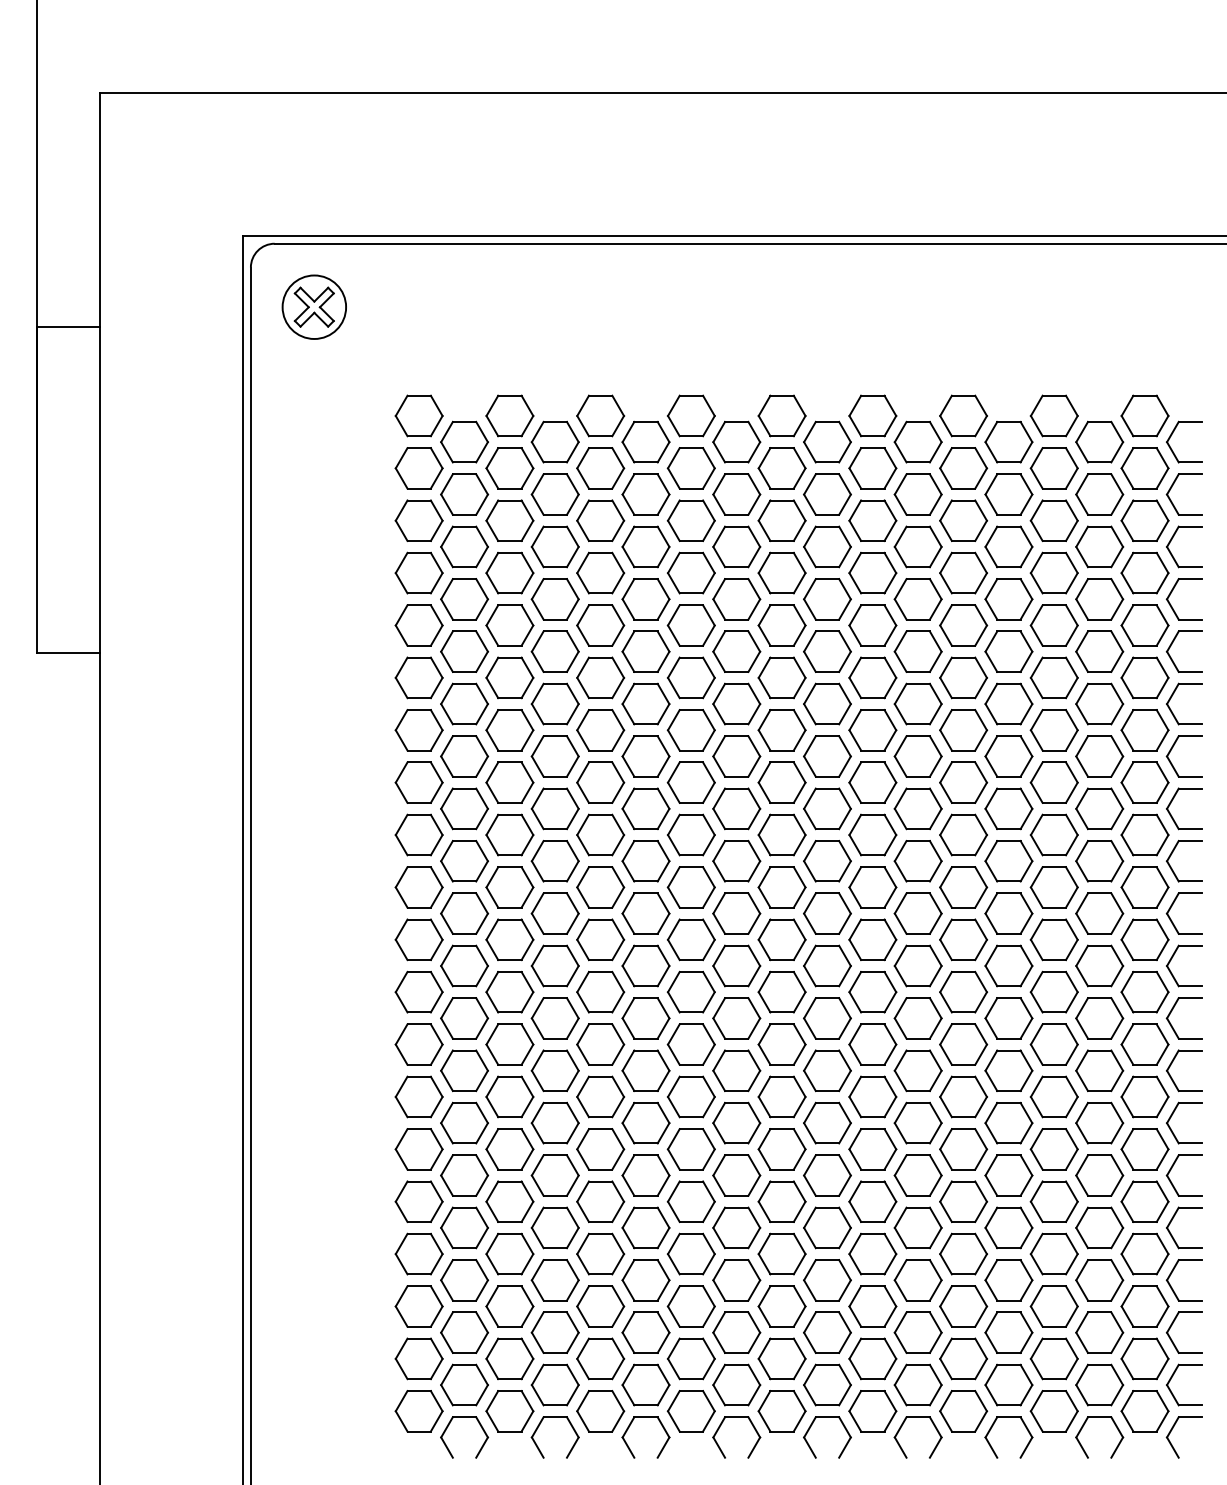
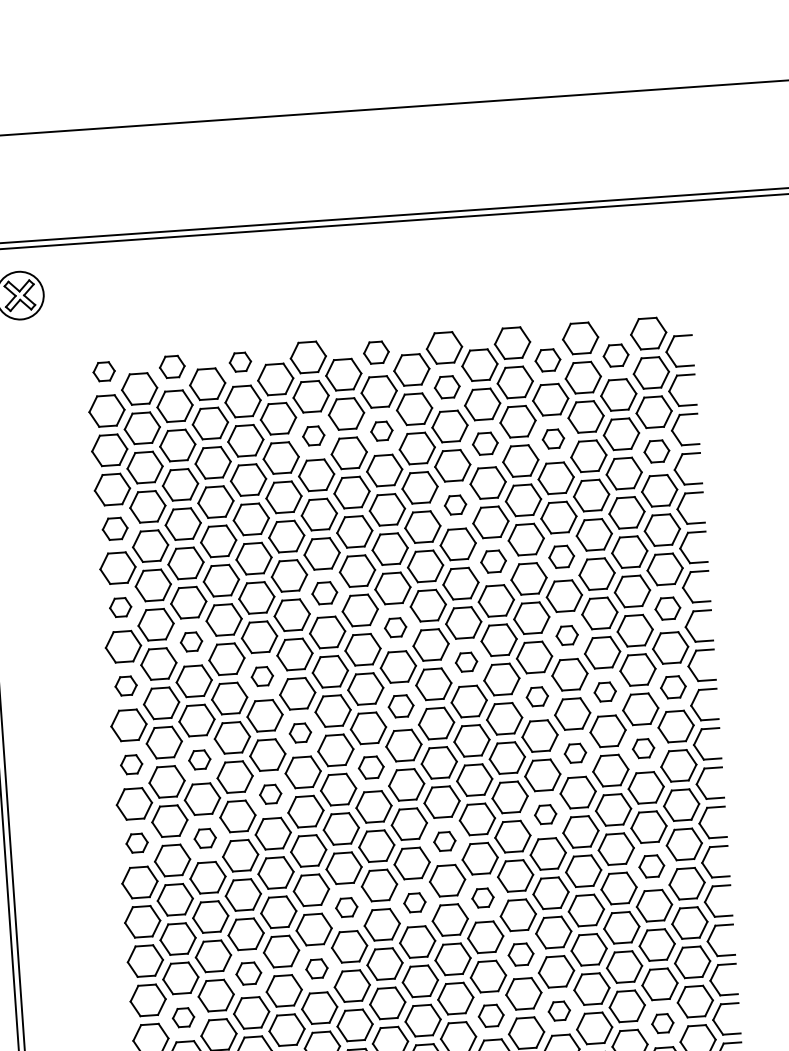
part: (418, 415) -> (103, 371), size x0.6
part: (509, 415) -> (171, 366), size x0.7
part: (600, 415) -> (240, 361), size x0.6
part: (781, 415) -> (375, 352), size x0.7
part: (1008, 441) -> (547, 359), size x0.7
part: (1099, 441) -> (615, 355), size x0.7
part: (872, 468) -> (447, 387), size x0.7
part: (690, 520) -> (313, 435), size x0.6
part: (781, 520) -> (381, 431), size x0.6
part: (917, 546) -> (484, 443), size x0.7
part: (1008, 546) -> (553, 438), size x0.6
part: (1144, 572) -> (656, 451), size x0.7
part: (418, 625) -> (114, 528), size x0.7
part: (872, 625) -> (455, 505), size x0.6
part: (917, 703) -> (493, 561), size x0.7
part: (1008, 703) -> (561, 556), size x0.7
part: (418, 730) -> (120, 607), size x0.6
part: (690, 730) -> (324, 593), size x0.7
part: (509, 782) -> (191, 641), size x0.6
part: (781, 782) -> (395, 627), size x0.6
part: (1144, 782) -> (667, 608), size x0.7
part: (1008, 808) -> (566, 635), size x0.6
part: (418, 834) -> (125, 685), size x0.6
part: (600, 834) -> (262, 676), size x0.6
part: (872, 834) -> (466, 661), size x0.6
part: (781, 887) -> (400, 706), size x0.7
part: (963, 887) -> (537, 696), size x0.6
part: (1053, 887) -> (604, 692), size x0.6
part: (1144, 887) -> (672, 687), size x0.7
part: (645, 913) -> (300, 733), size x0.6
part: (418, 939) -> (131, 764), size x0.6
part: (509, 939) -> (199, 759), size x0.6
part: (736, 965) -> (371, 767), size x0.7
part: (1008, 965) -> (575, 752), size x0.6
part: (1099, 965) -> (643, 748), size x0.6
part: (600, 991) -> (270, 793), size x0.6
part: (418, 1044) -> (136, 843), size x0.6
part: (509, 1044) -> (204, 838), size x0.6
part: (963, 1044) -> (545, 814), size x0.6
part: (827, 1070) -> (444, 841), size x0.6
part: (1099, 1122) -> (651, 865), size x0.7
part: (690, 1149) -> (346, 907), size x0.6
part: (781, 1149) -> (414, 902), size x0.6
part: (872, 1149) -> (482, 898), size x0.6
part: (554, 1227) -> (248, 973), size x0.7
part: (645, 1227) -> (316, 968), size x0.6
part: (917, 1227) -> (520, 954), size x0.7
part: (464, 1280) -> (183, 1017), size x0.6
part: (872, 1306) -> (490, 1015), size x0.7
part: (963, 1306) -> (559, 1011), size x0.6
part: (1099, 1332) -> (662, 1023), size x0.6

